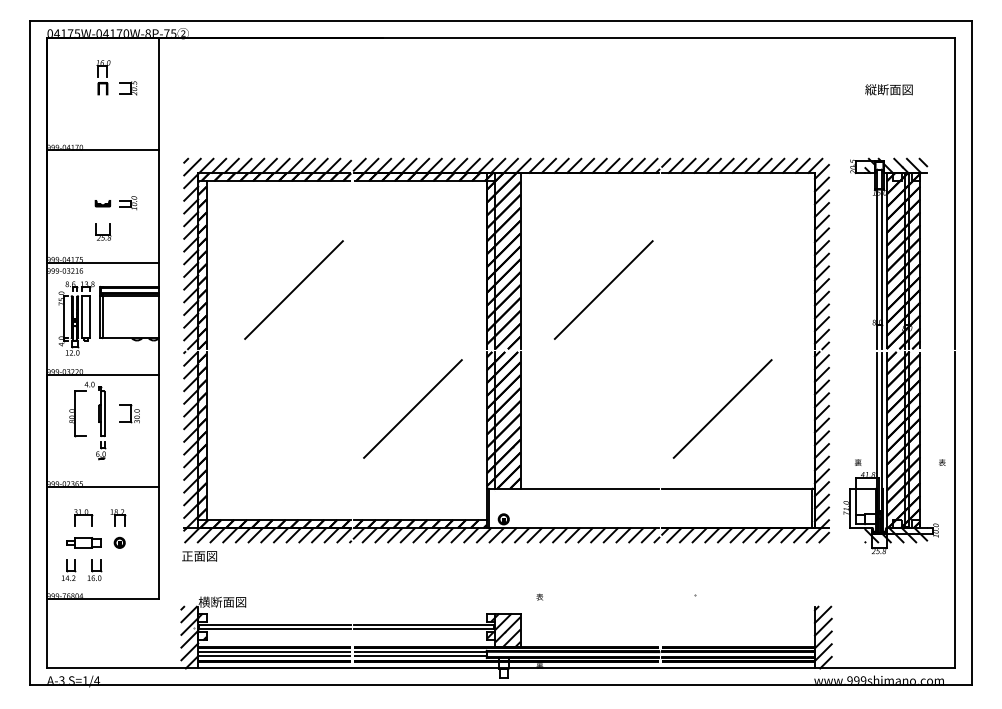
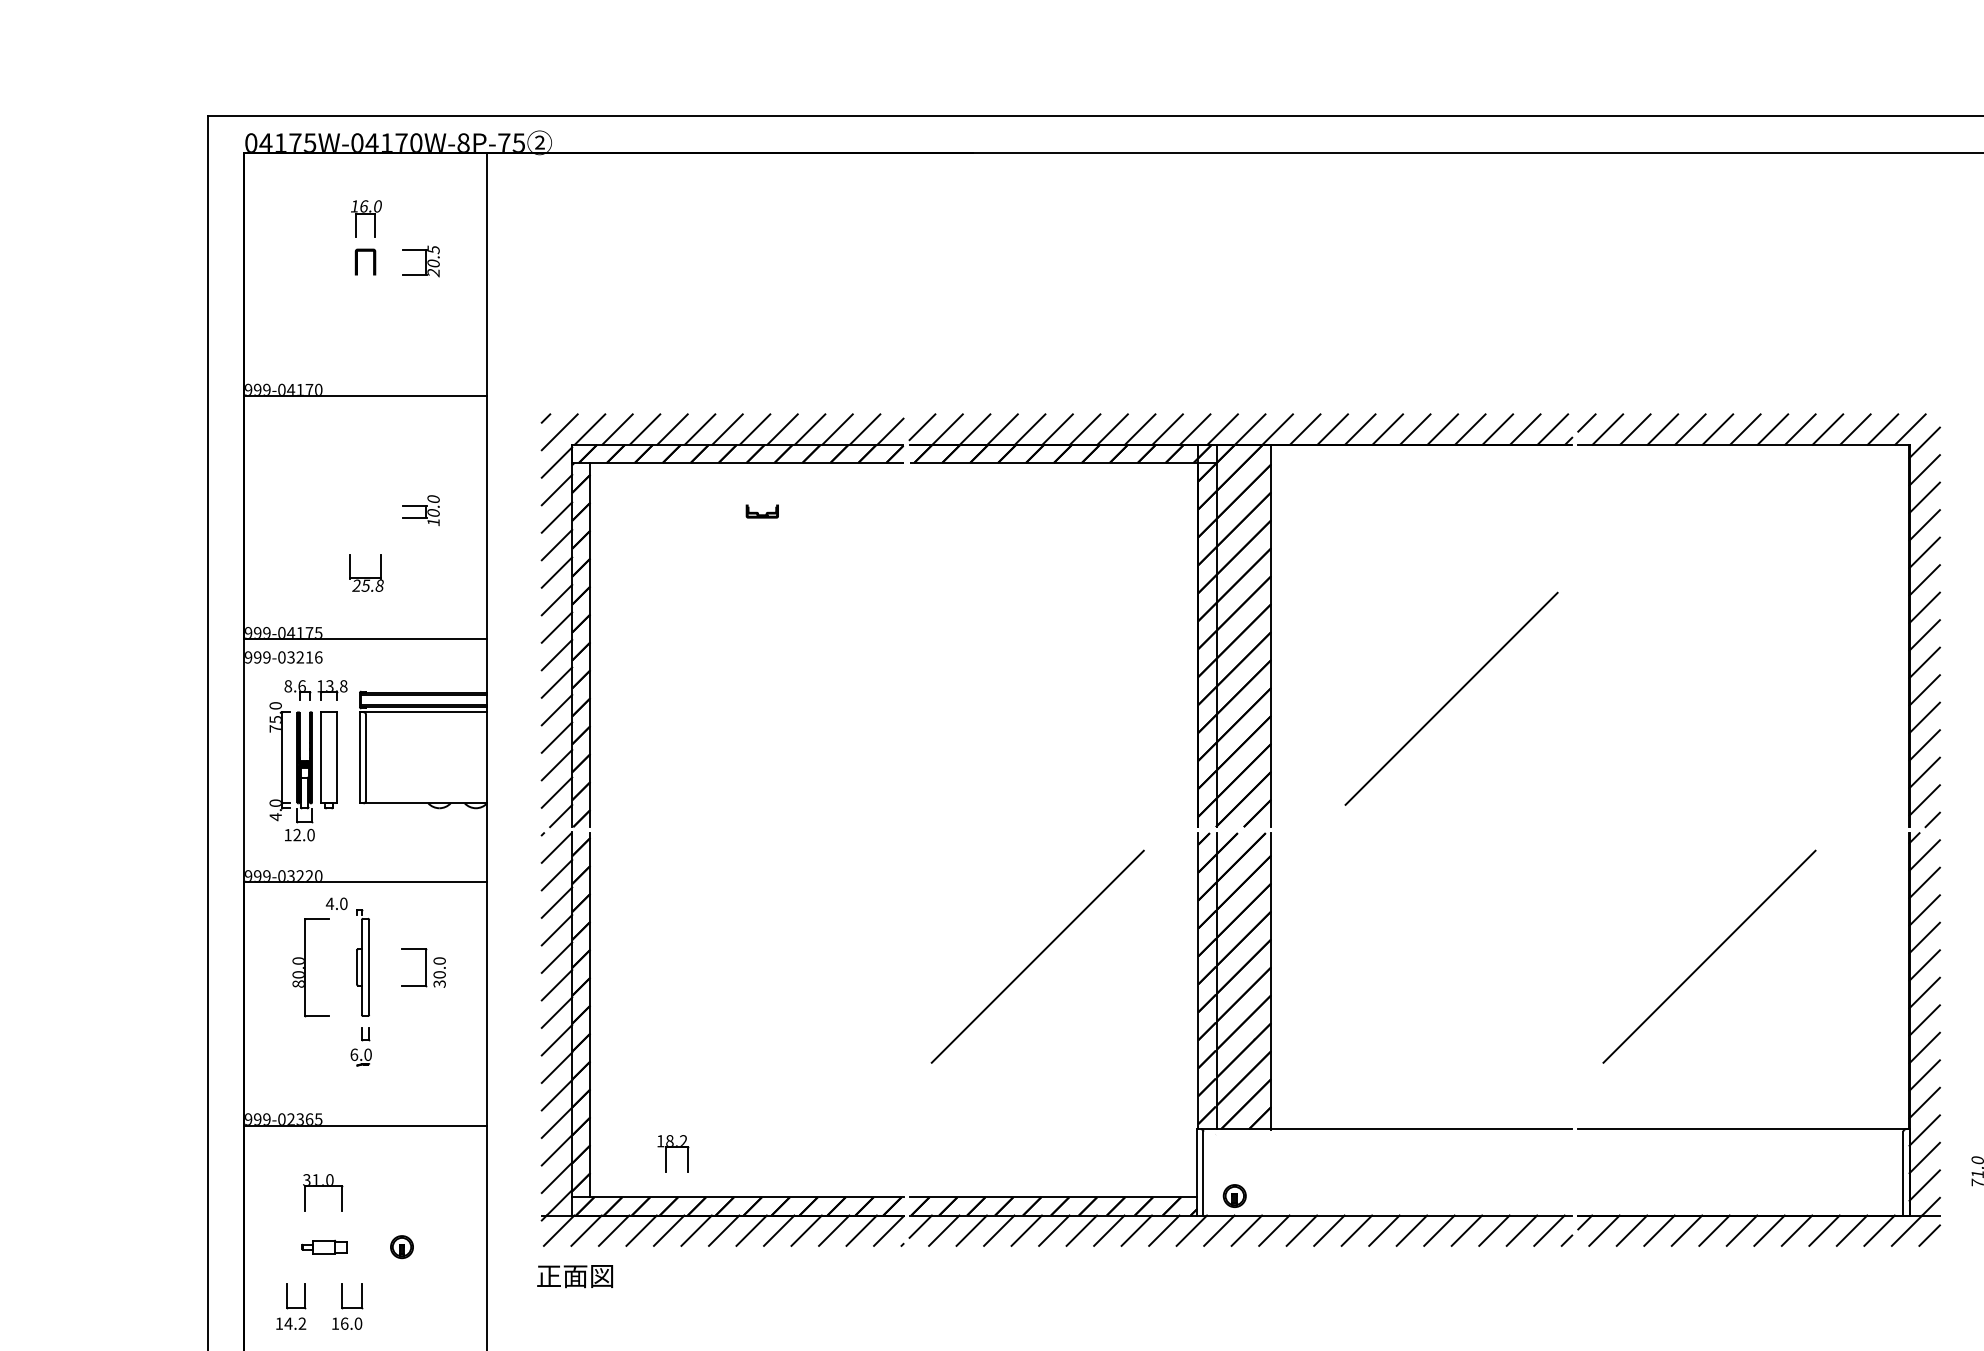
part: (102, 203) -> (761, 511), moved
line: (293, 289) -> (778, 697), removed
part: (118, 517) -> (674, 1153), moved
part: (83, 542) -> (323, 1246), size x0.6

